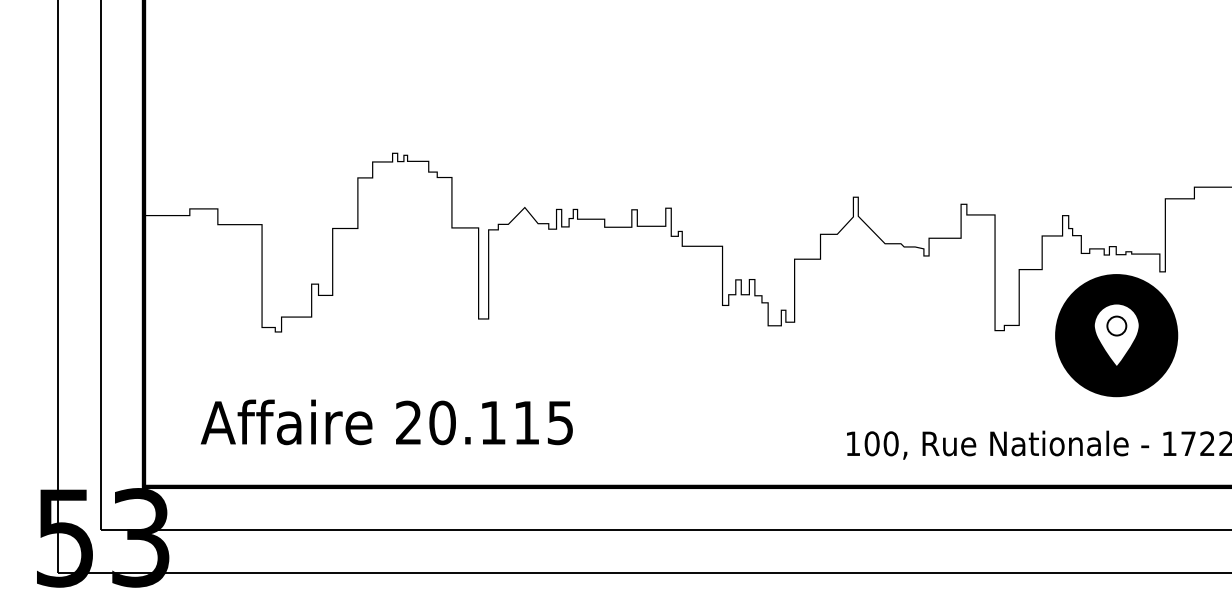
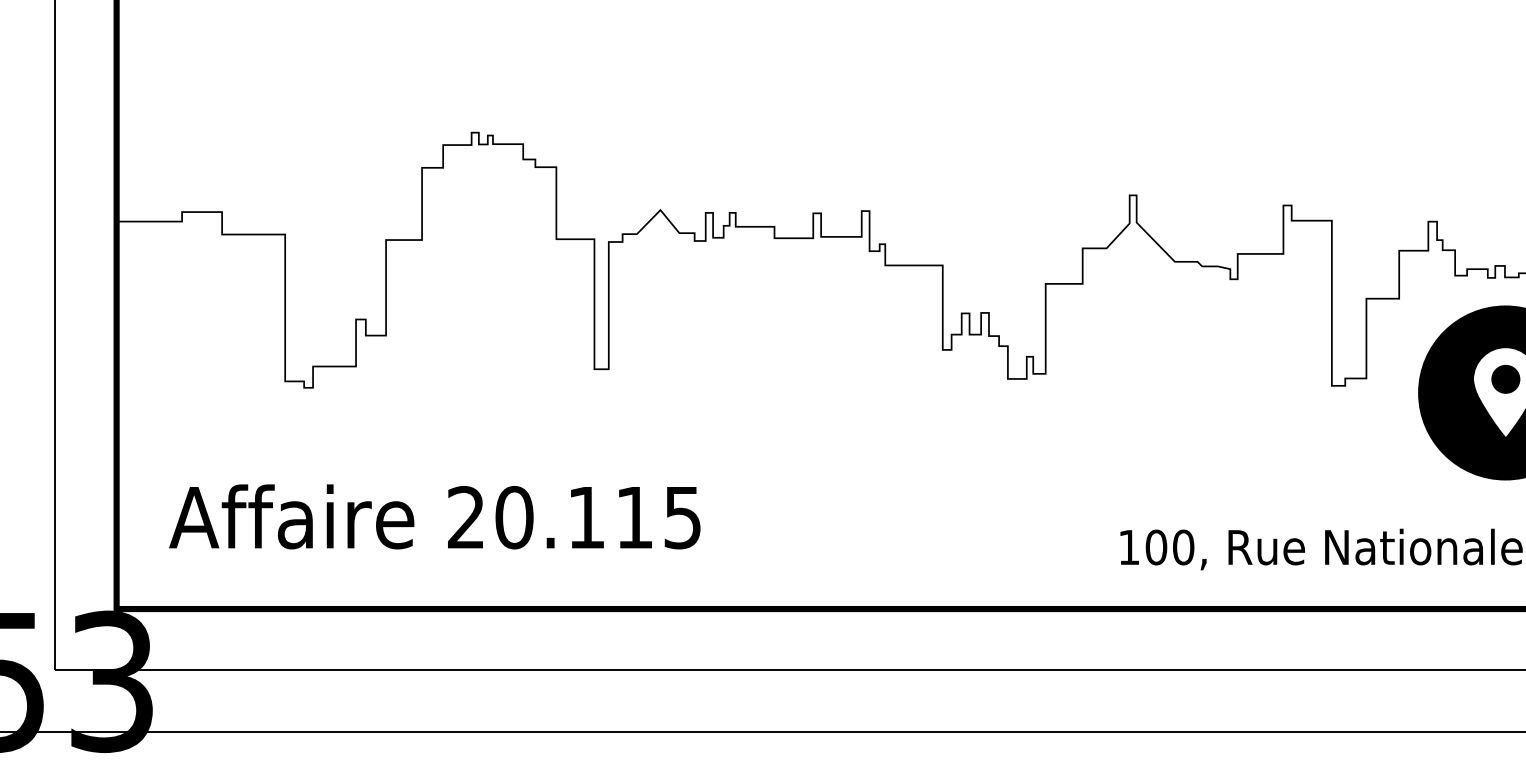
fill: (1116, 325) -> (1505, 378), added
text: (386, 422) -> (434, 517), moved

